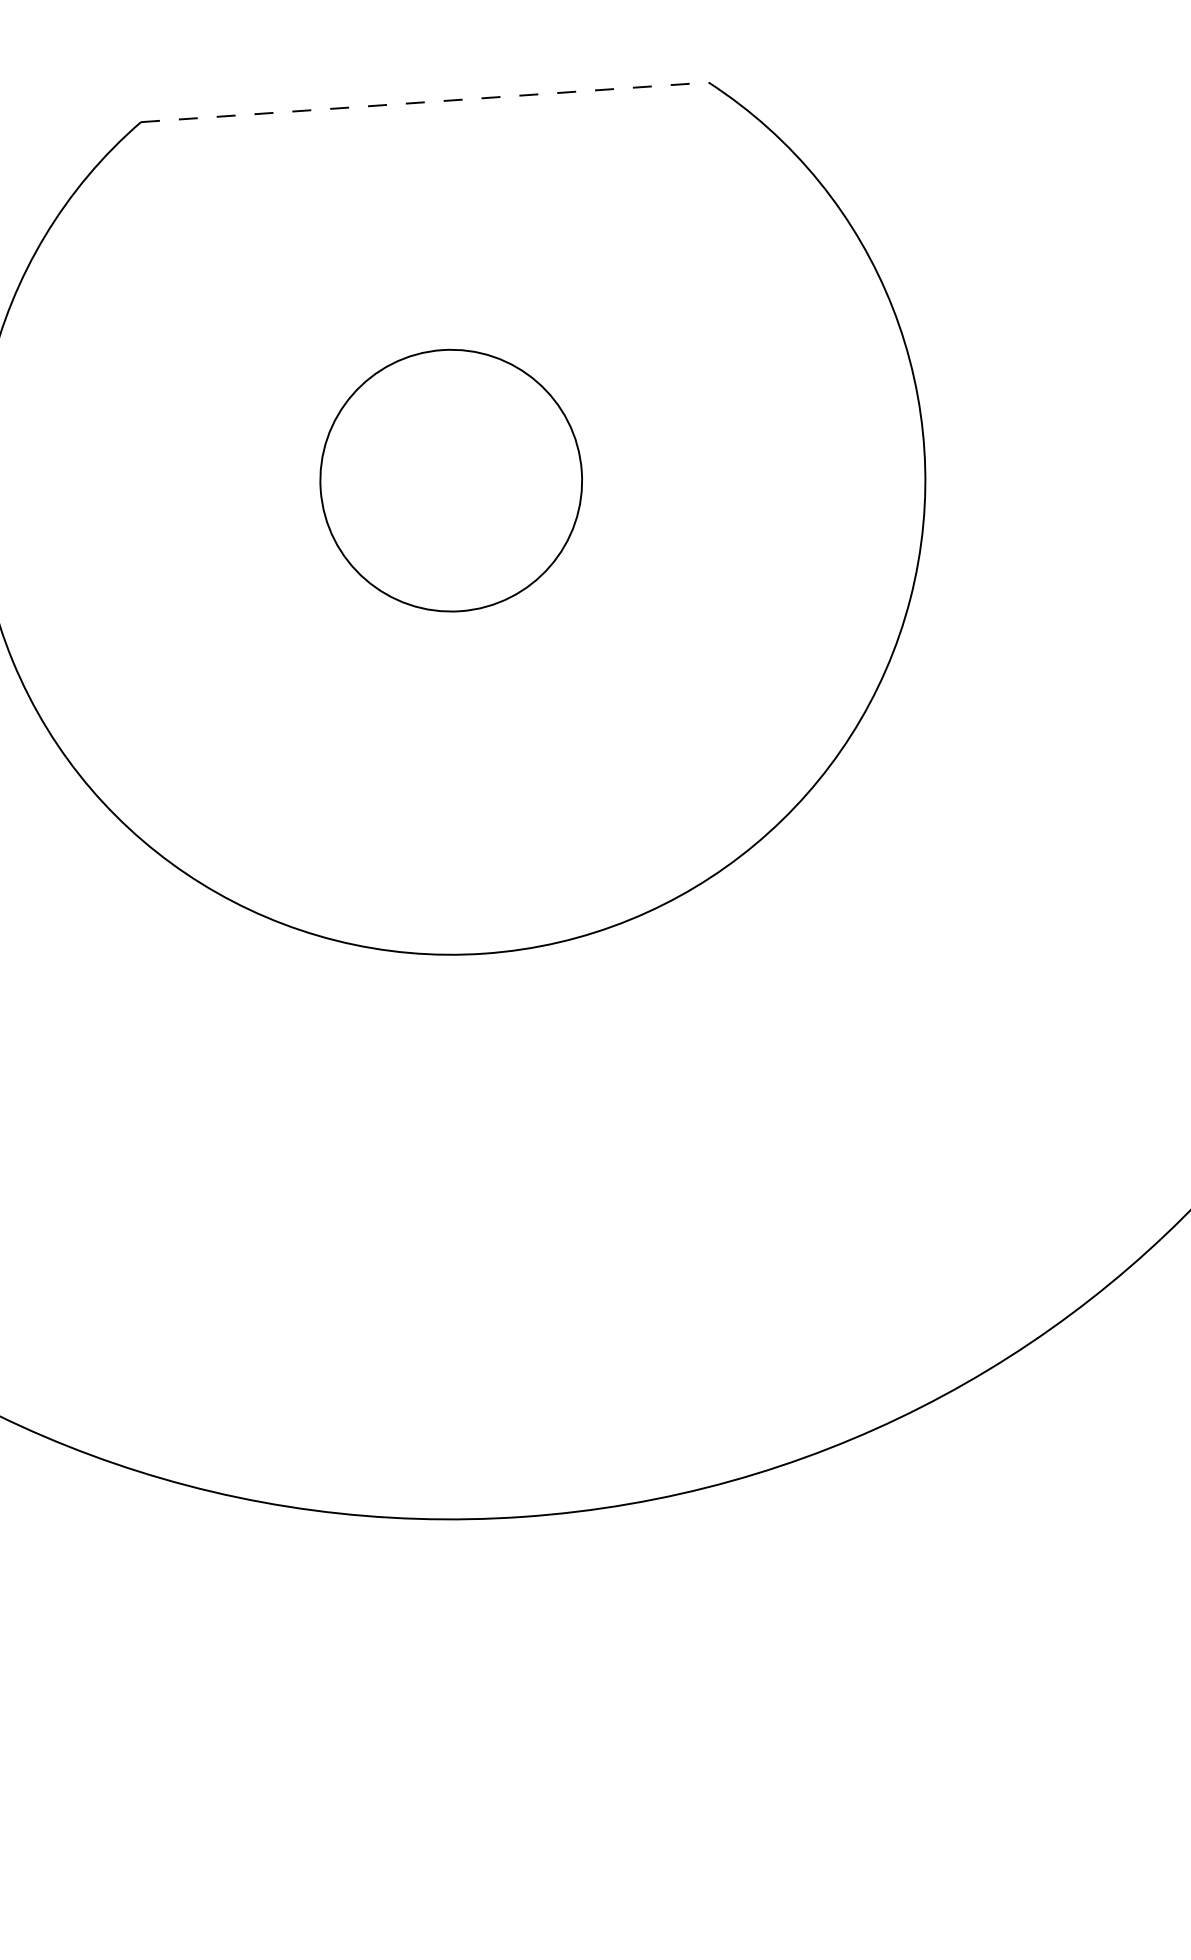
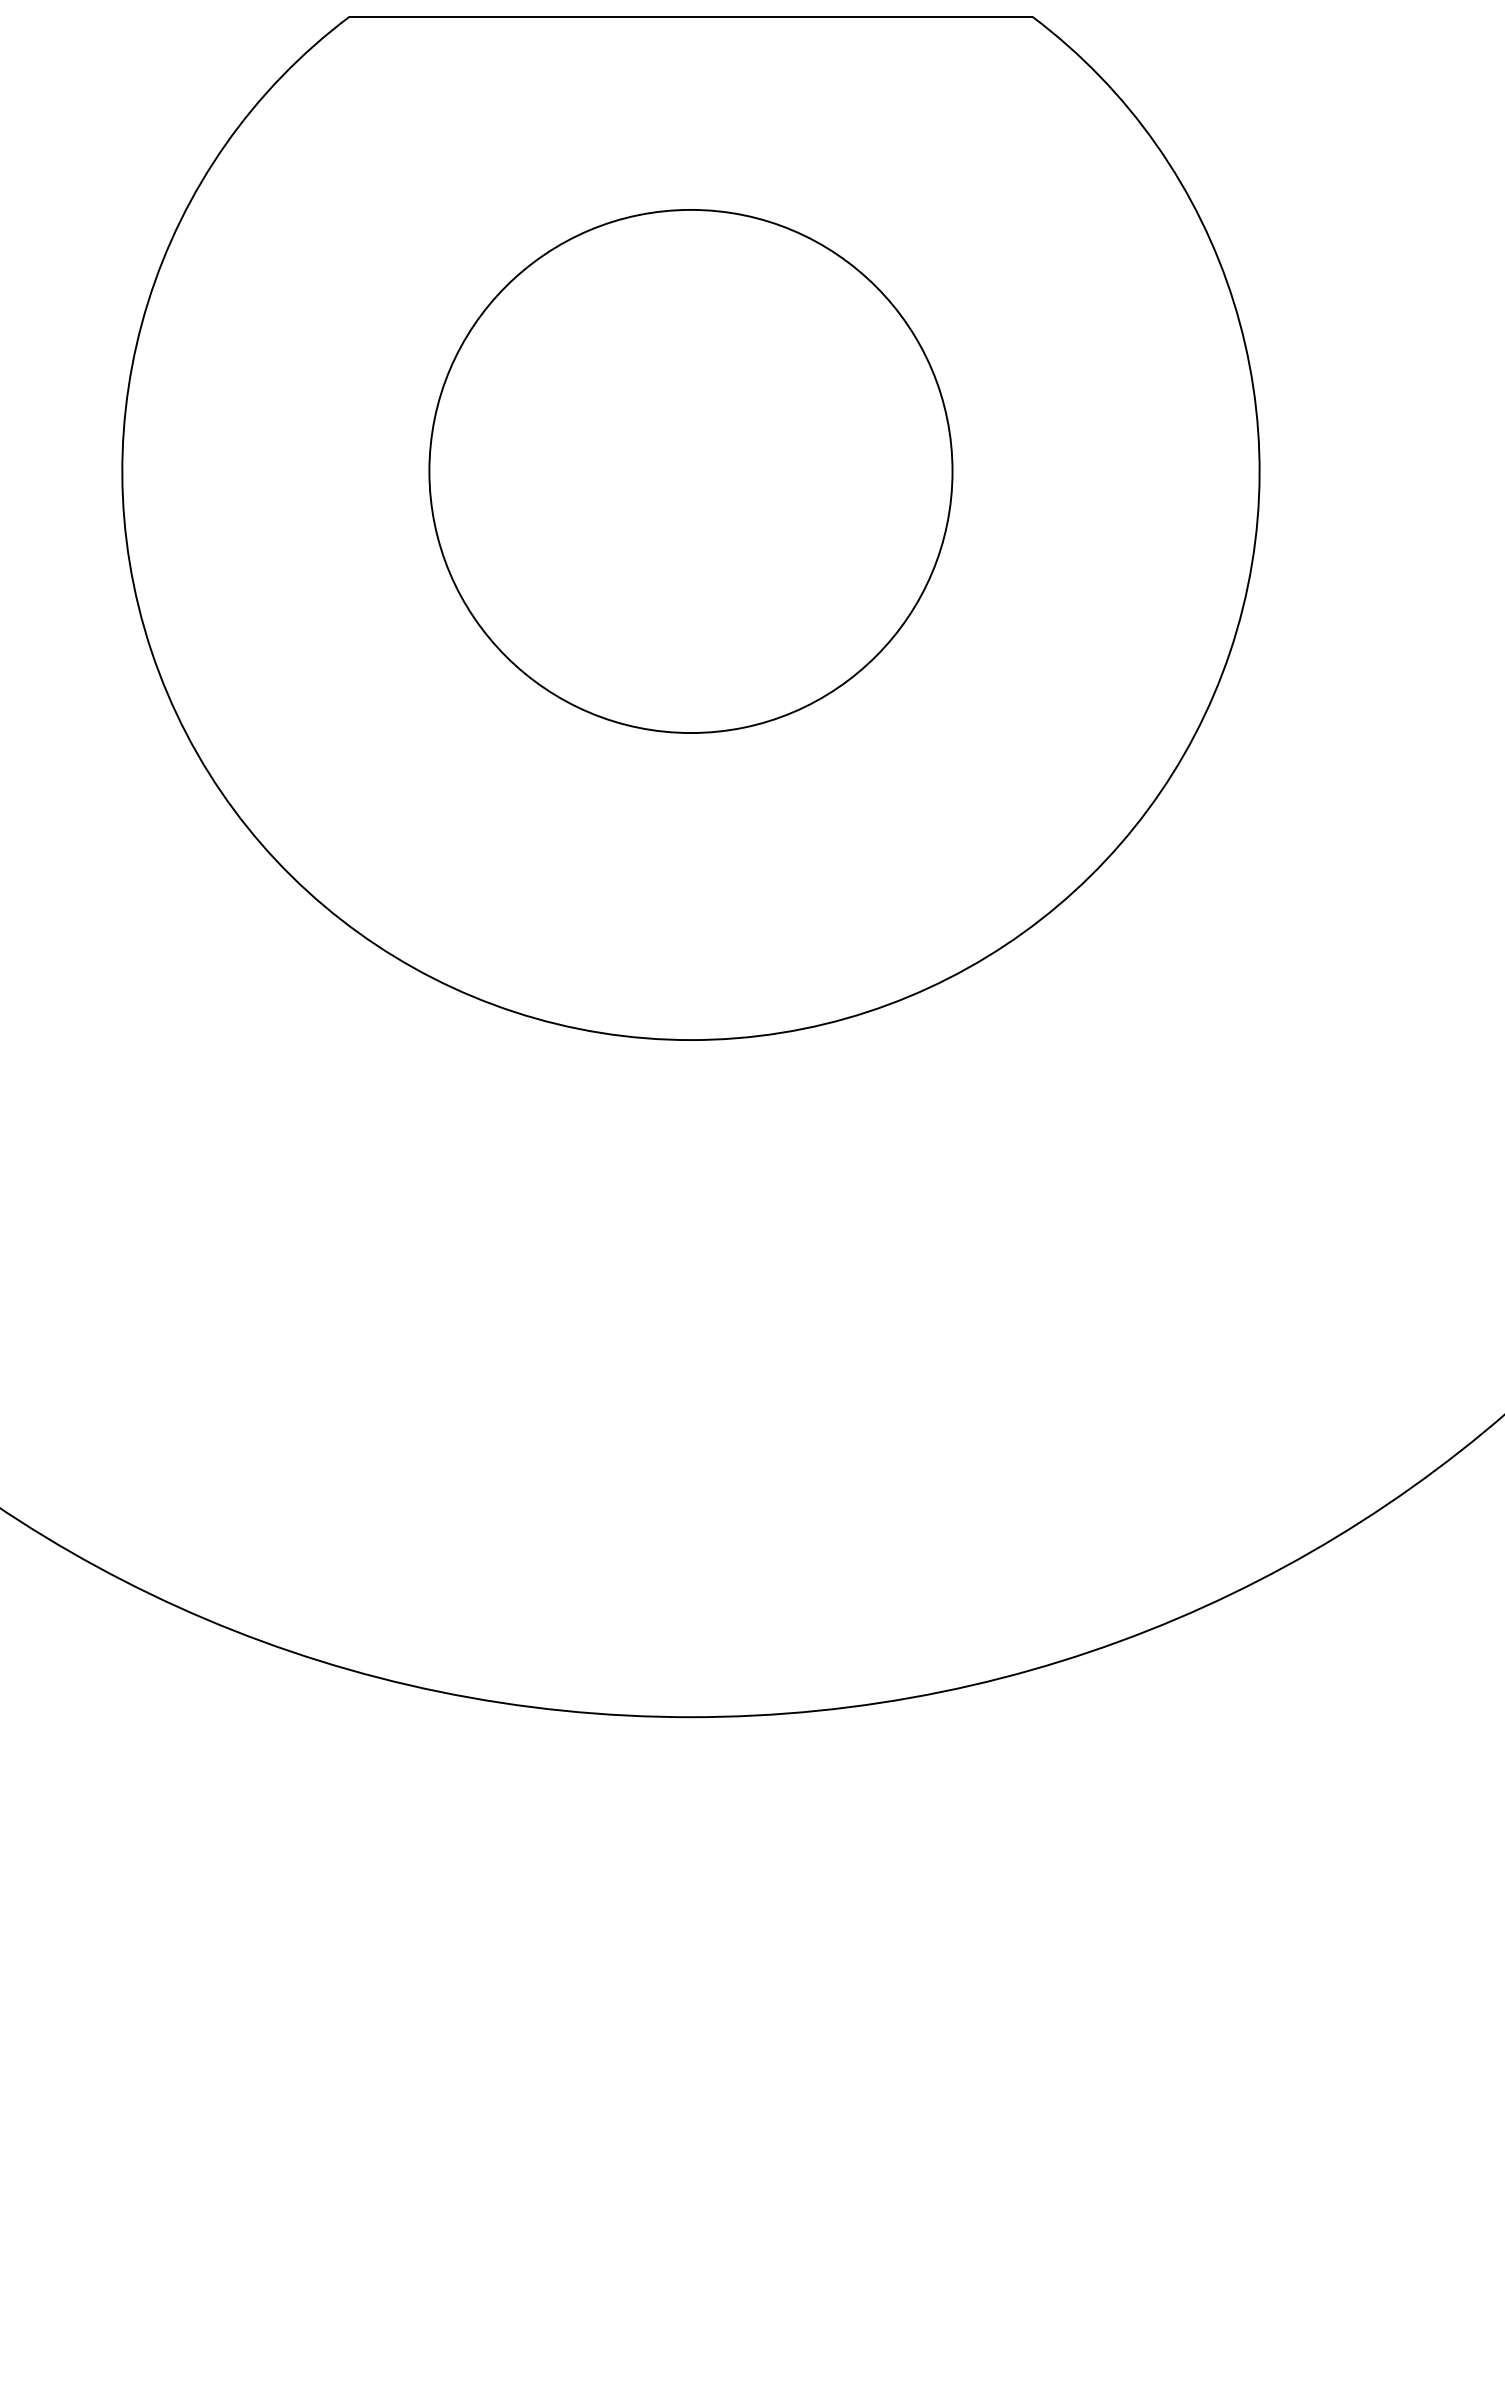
line: (425, 102) -> (691, 16), dashed -> solid
circle: (450, 480) -> (690, 471), size x1.67

